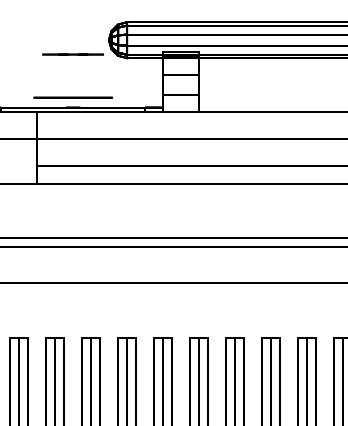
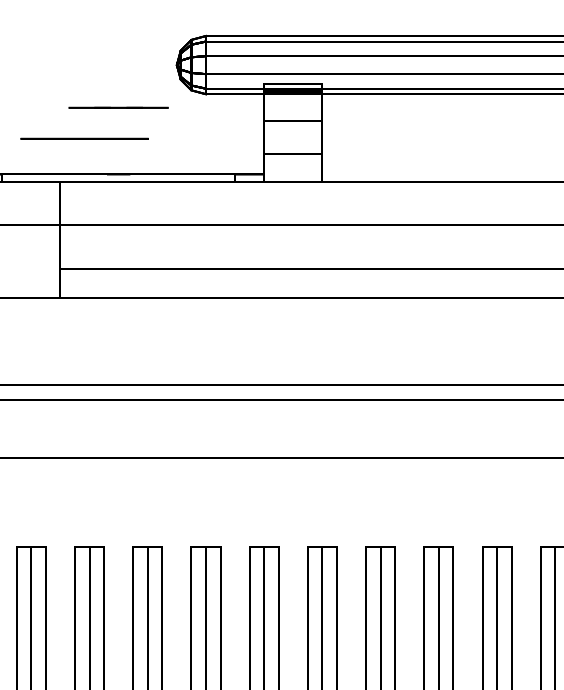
line: (72, 54) -> (117, 107), moved
circle: (72, 97) -> (83, 138), moved

